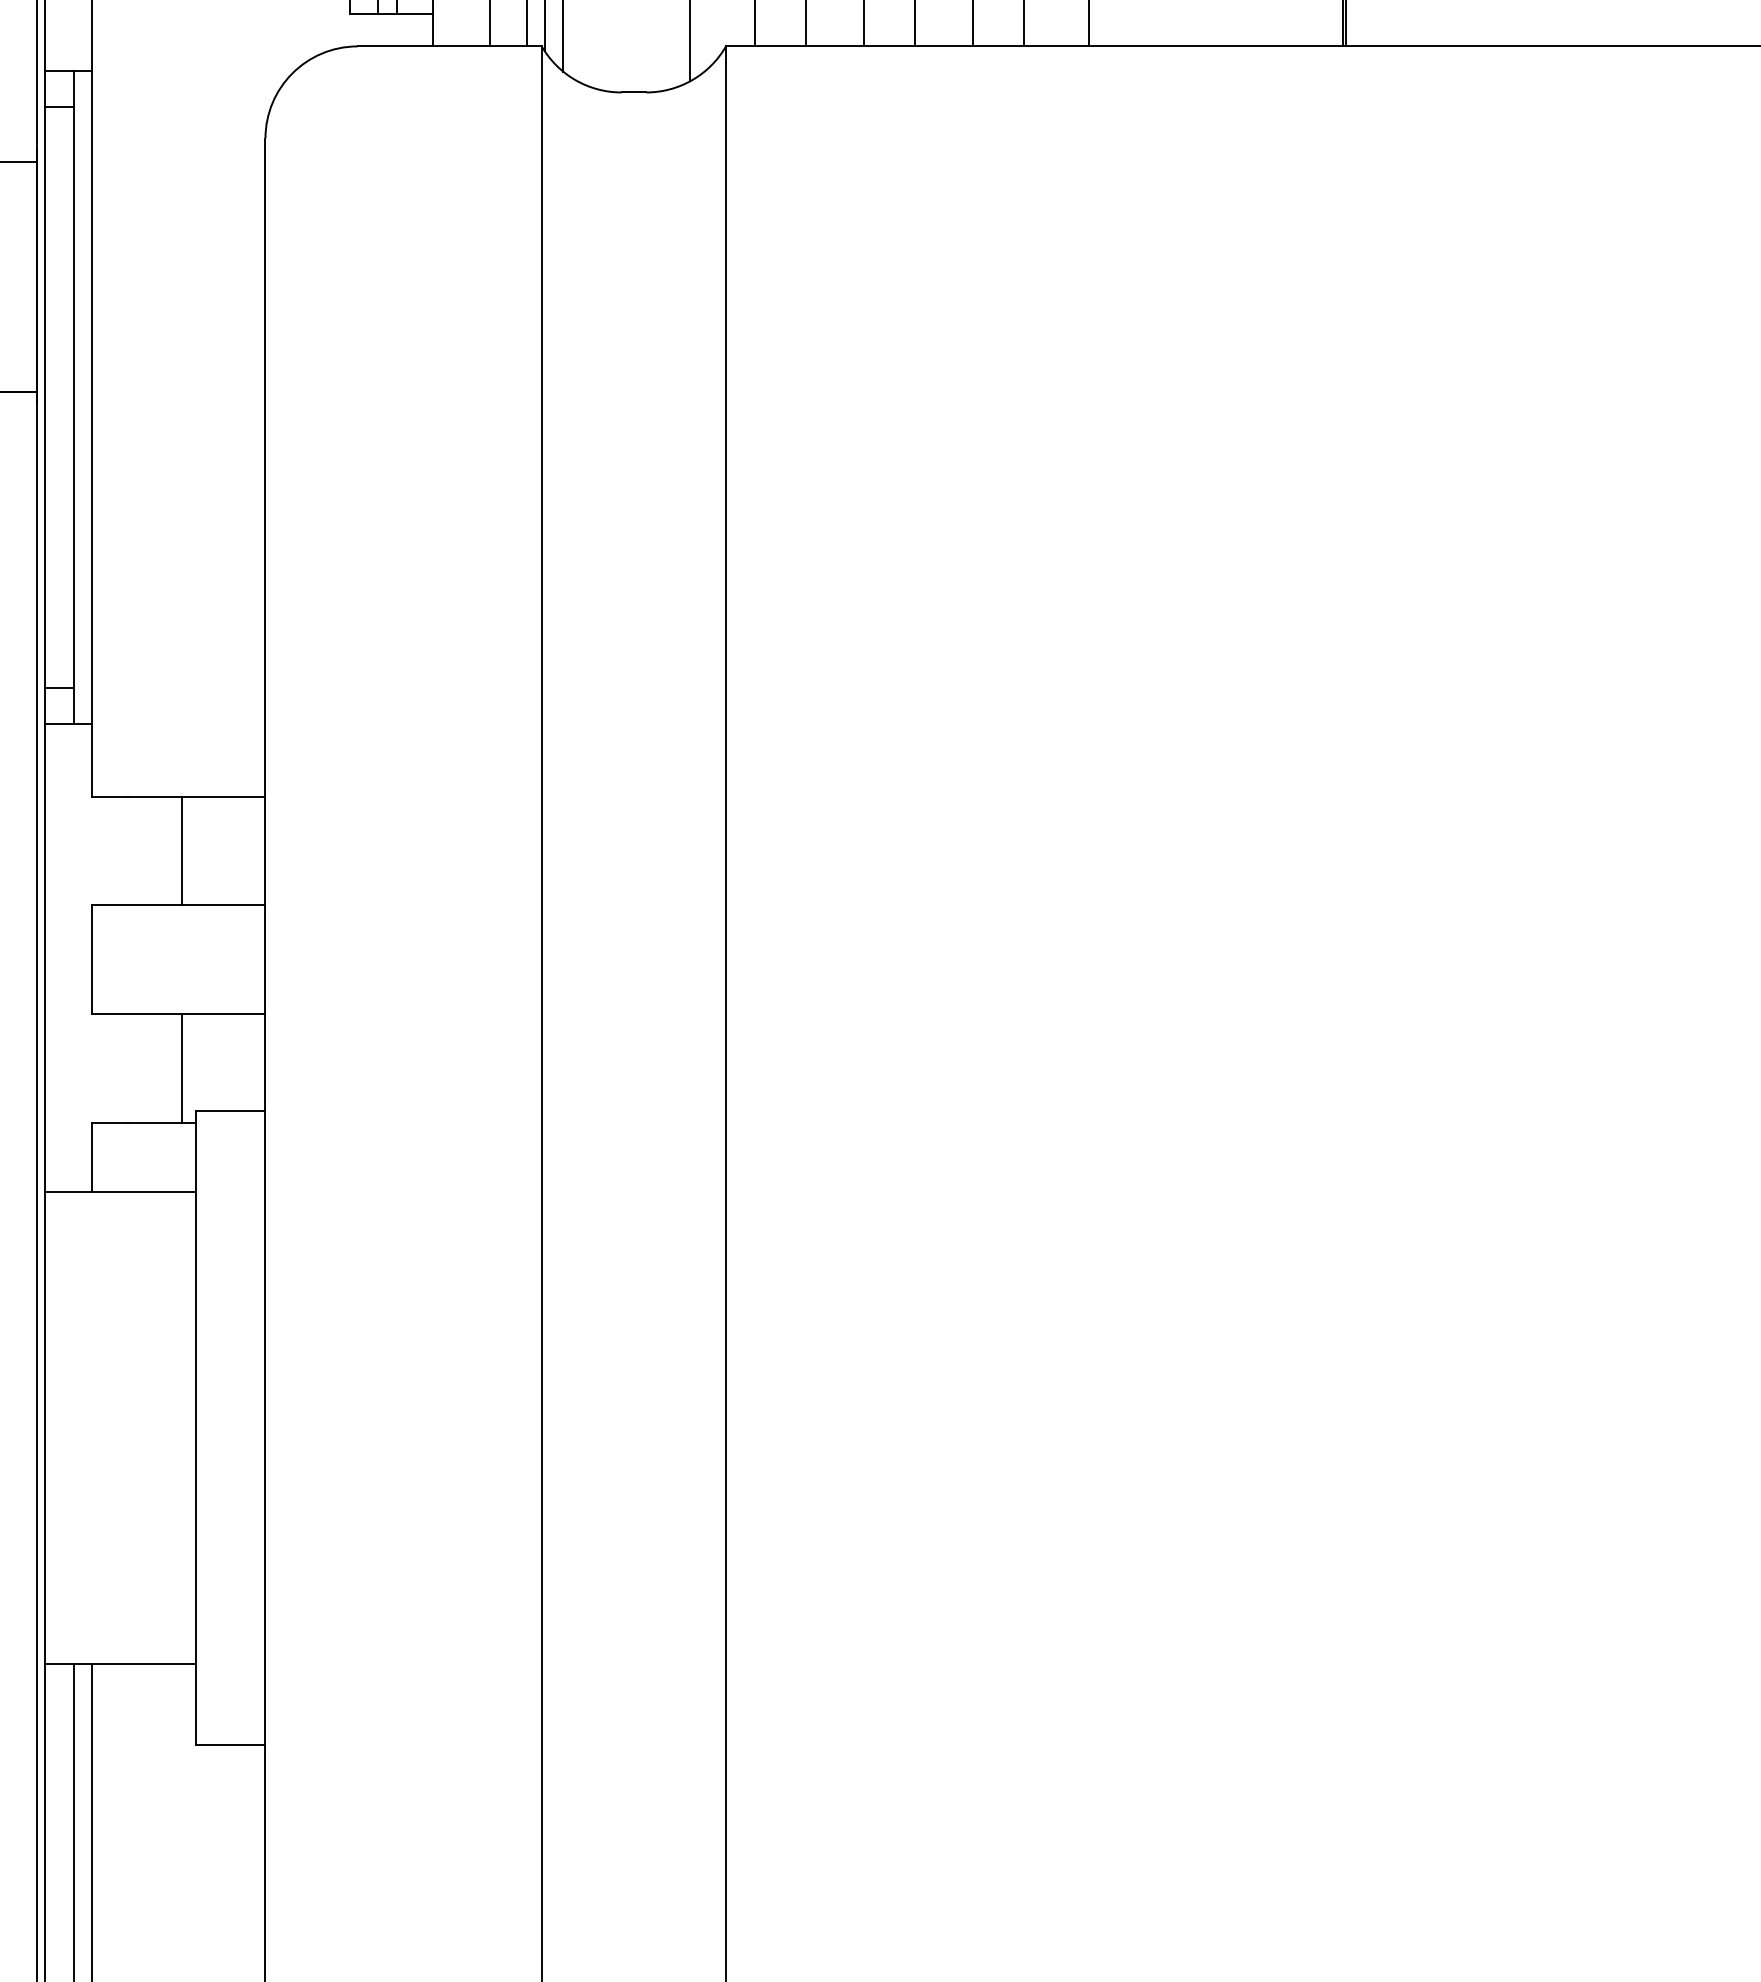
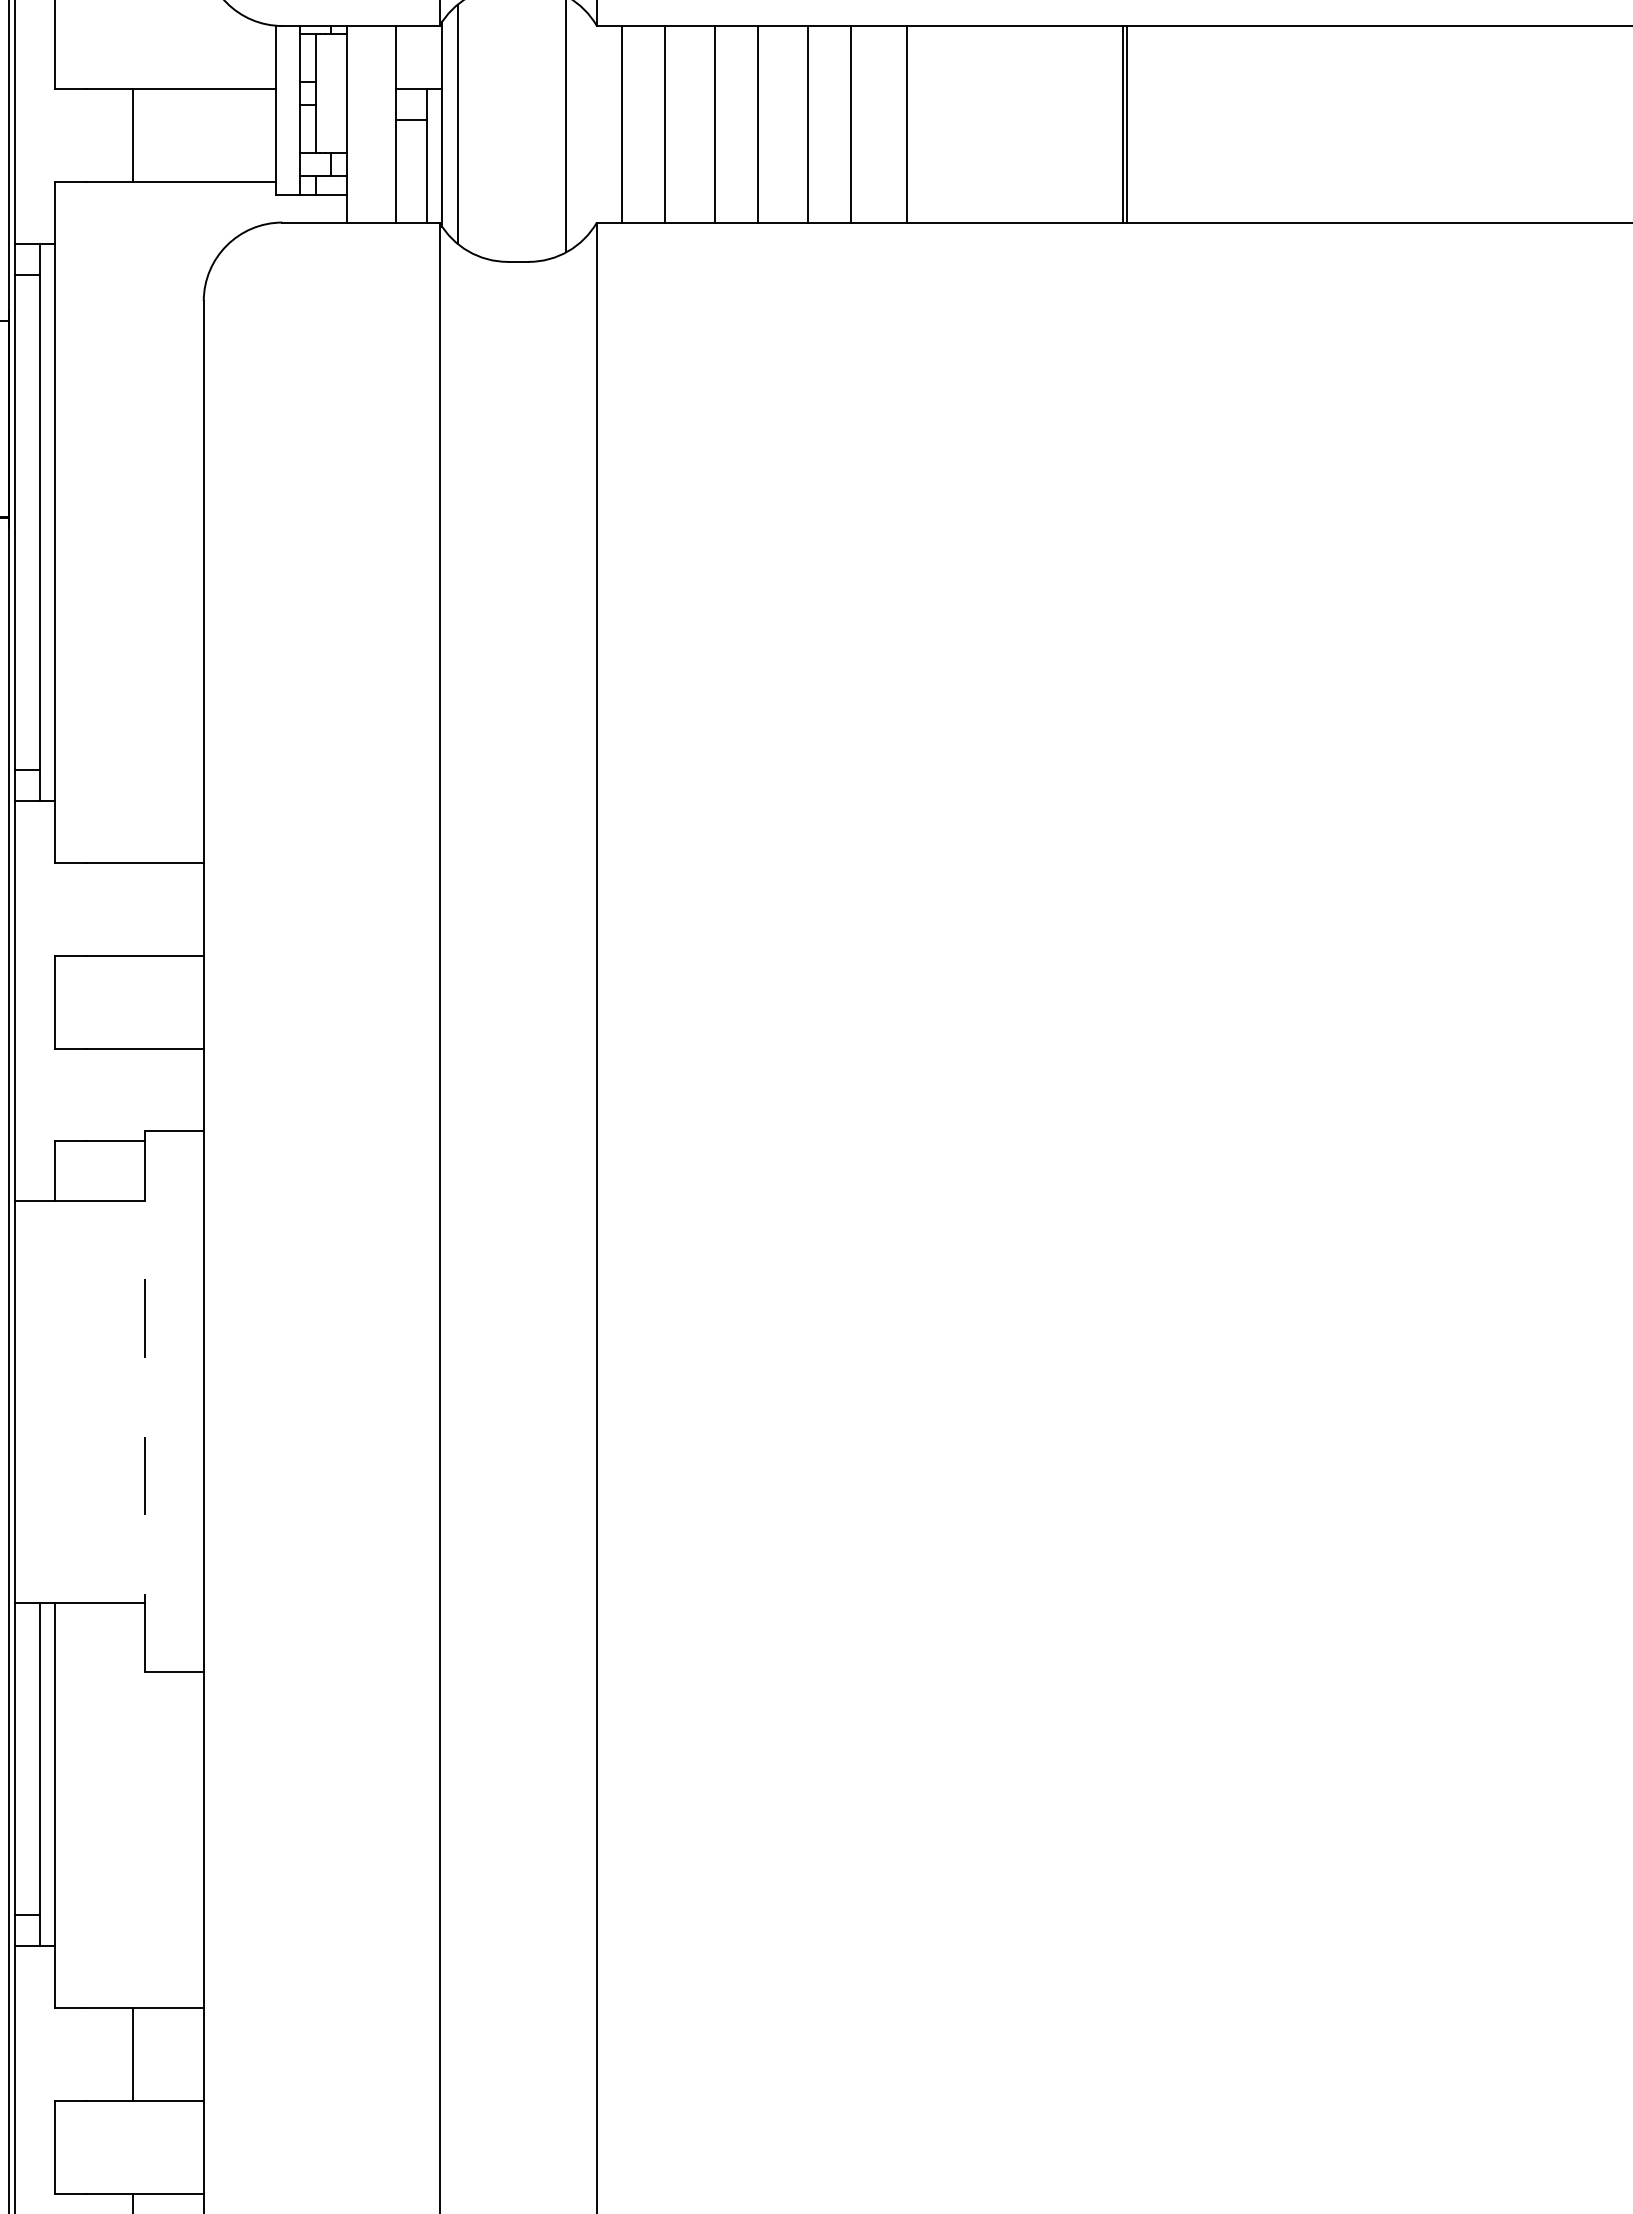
line: (181, 849) -> (132, 908), removed
line: (181, 1067) -> (132, 1094), removed
line: (196, 1427) -> (144, 1401), solid -> dashed

